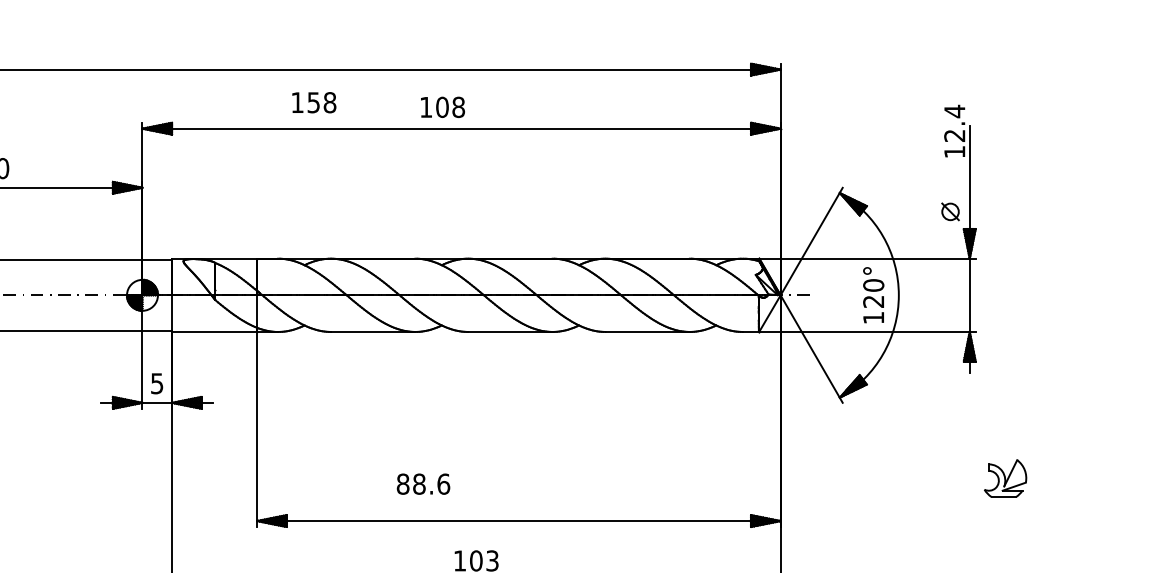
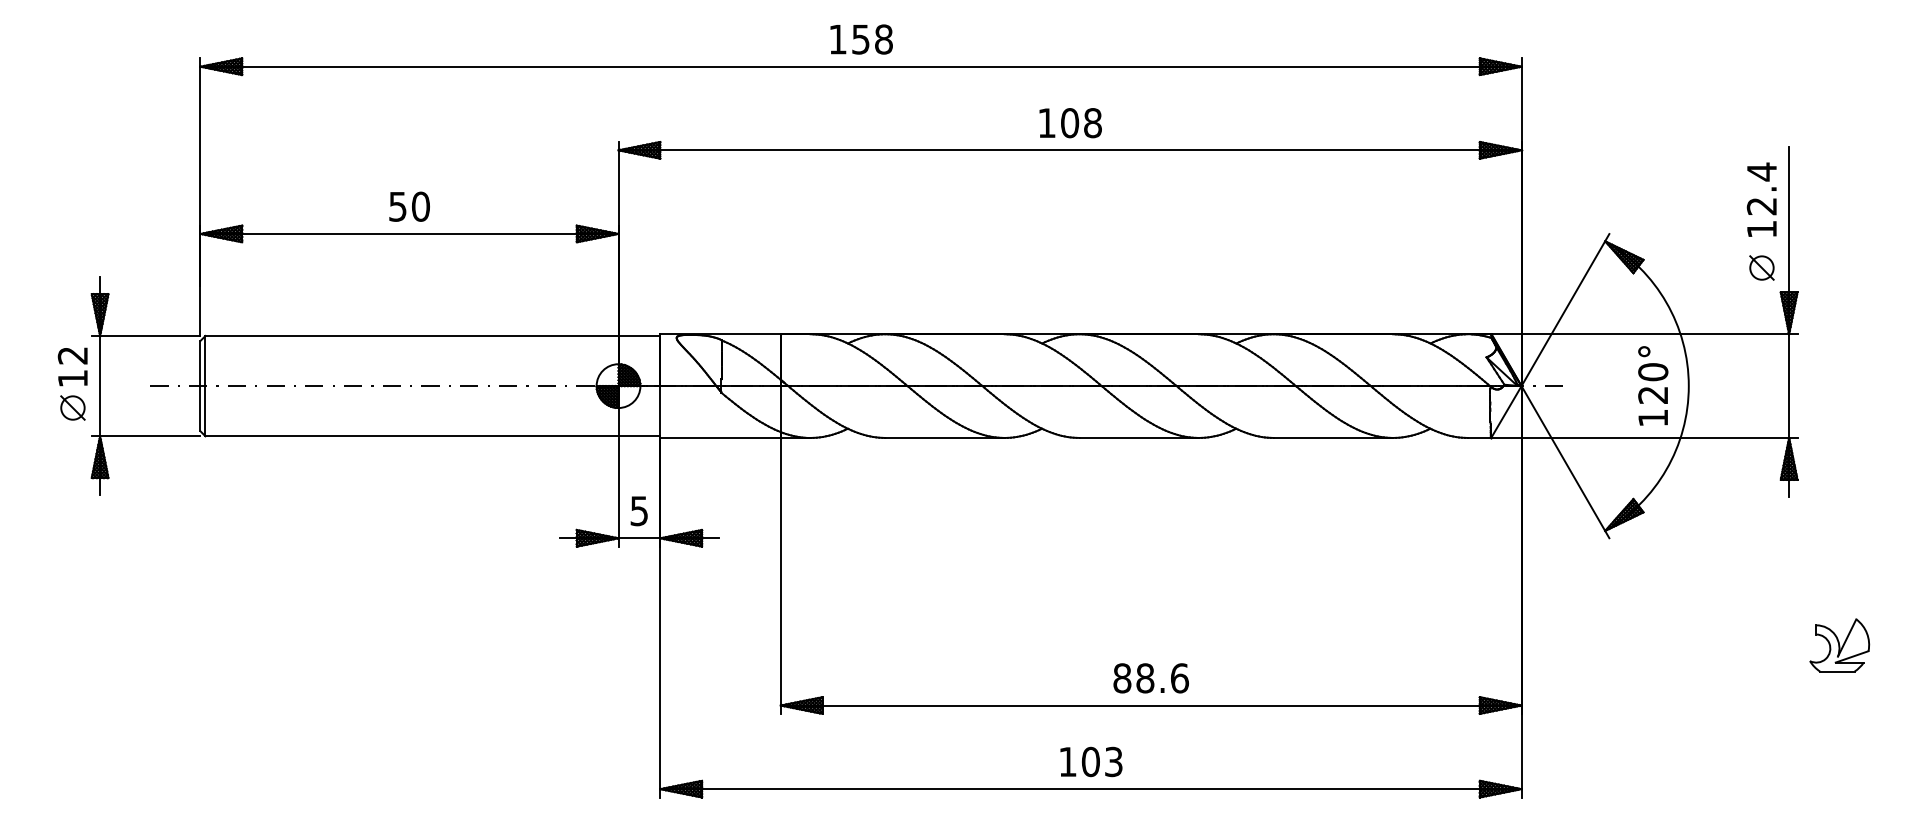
text: (314, 102) -> (861, 39), moved
text: (442, 107) -> (1070, 123), moved
text: (954, 130) -> (1761, 199), moved
text: (423, 484) -> (1150, 678), moved

